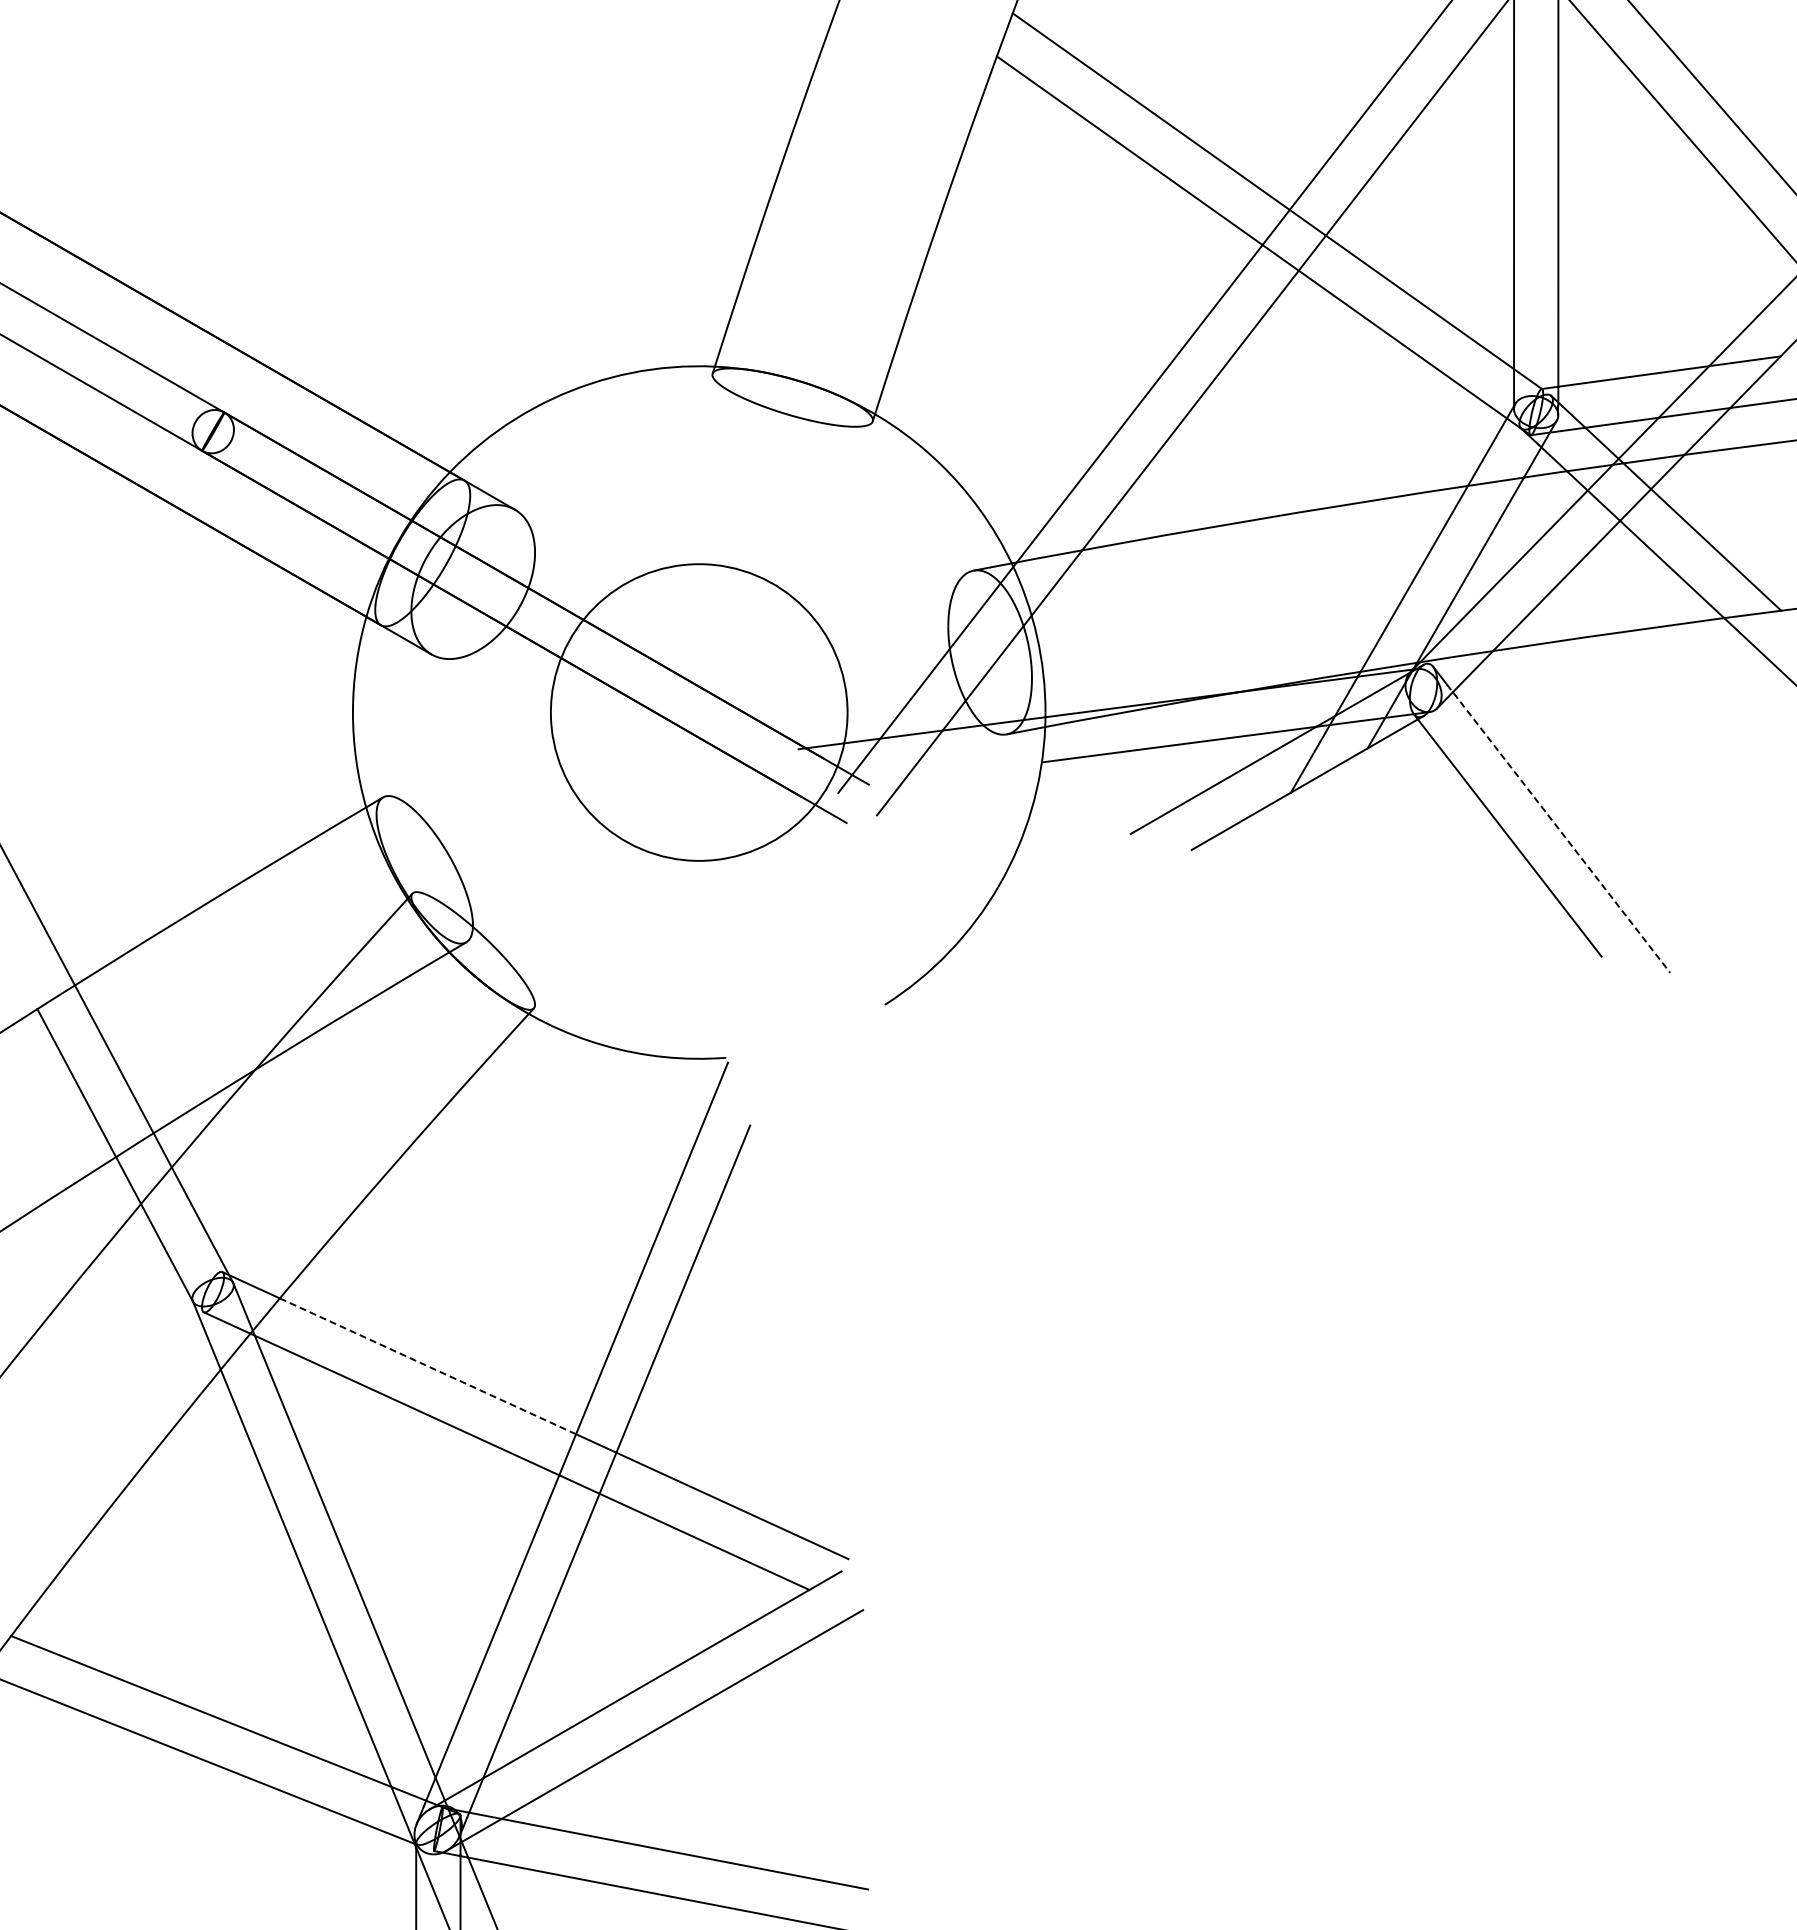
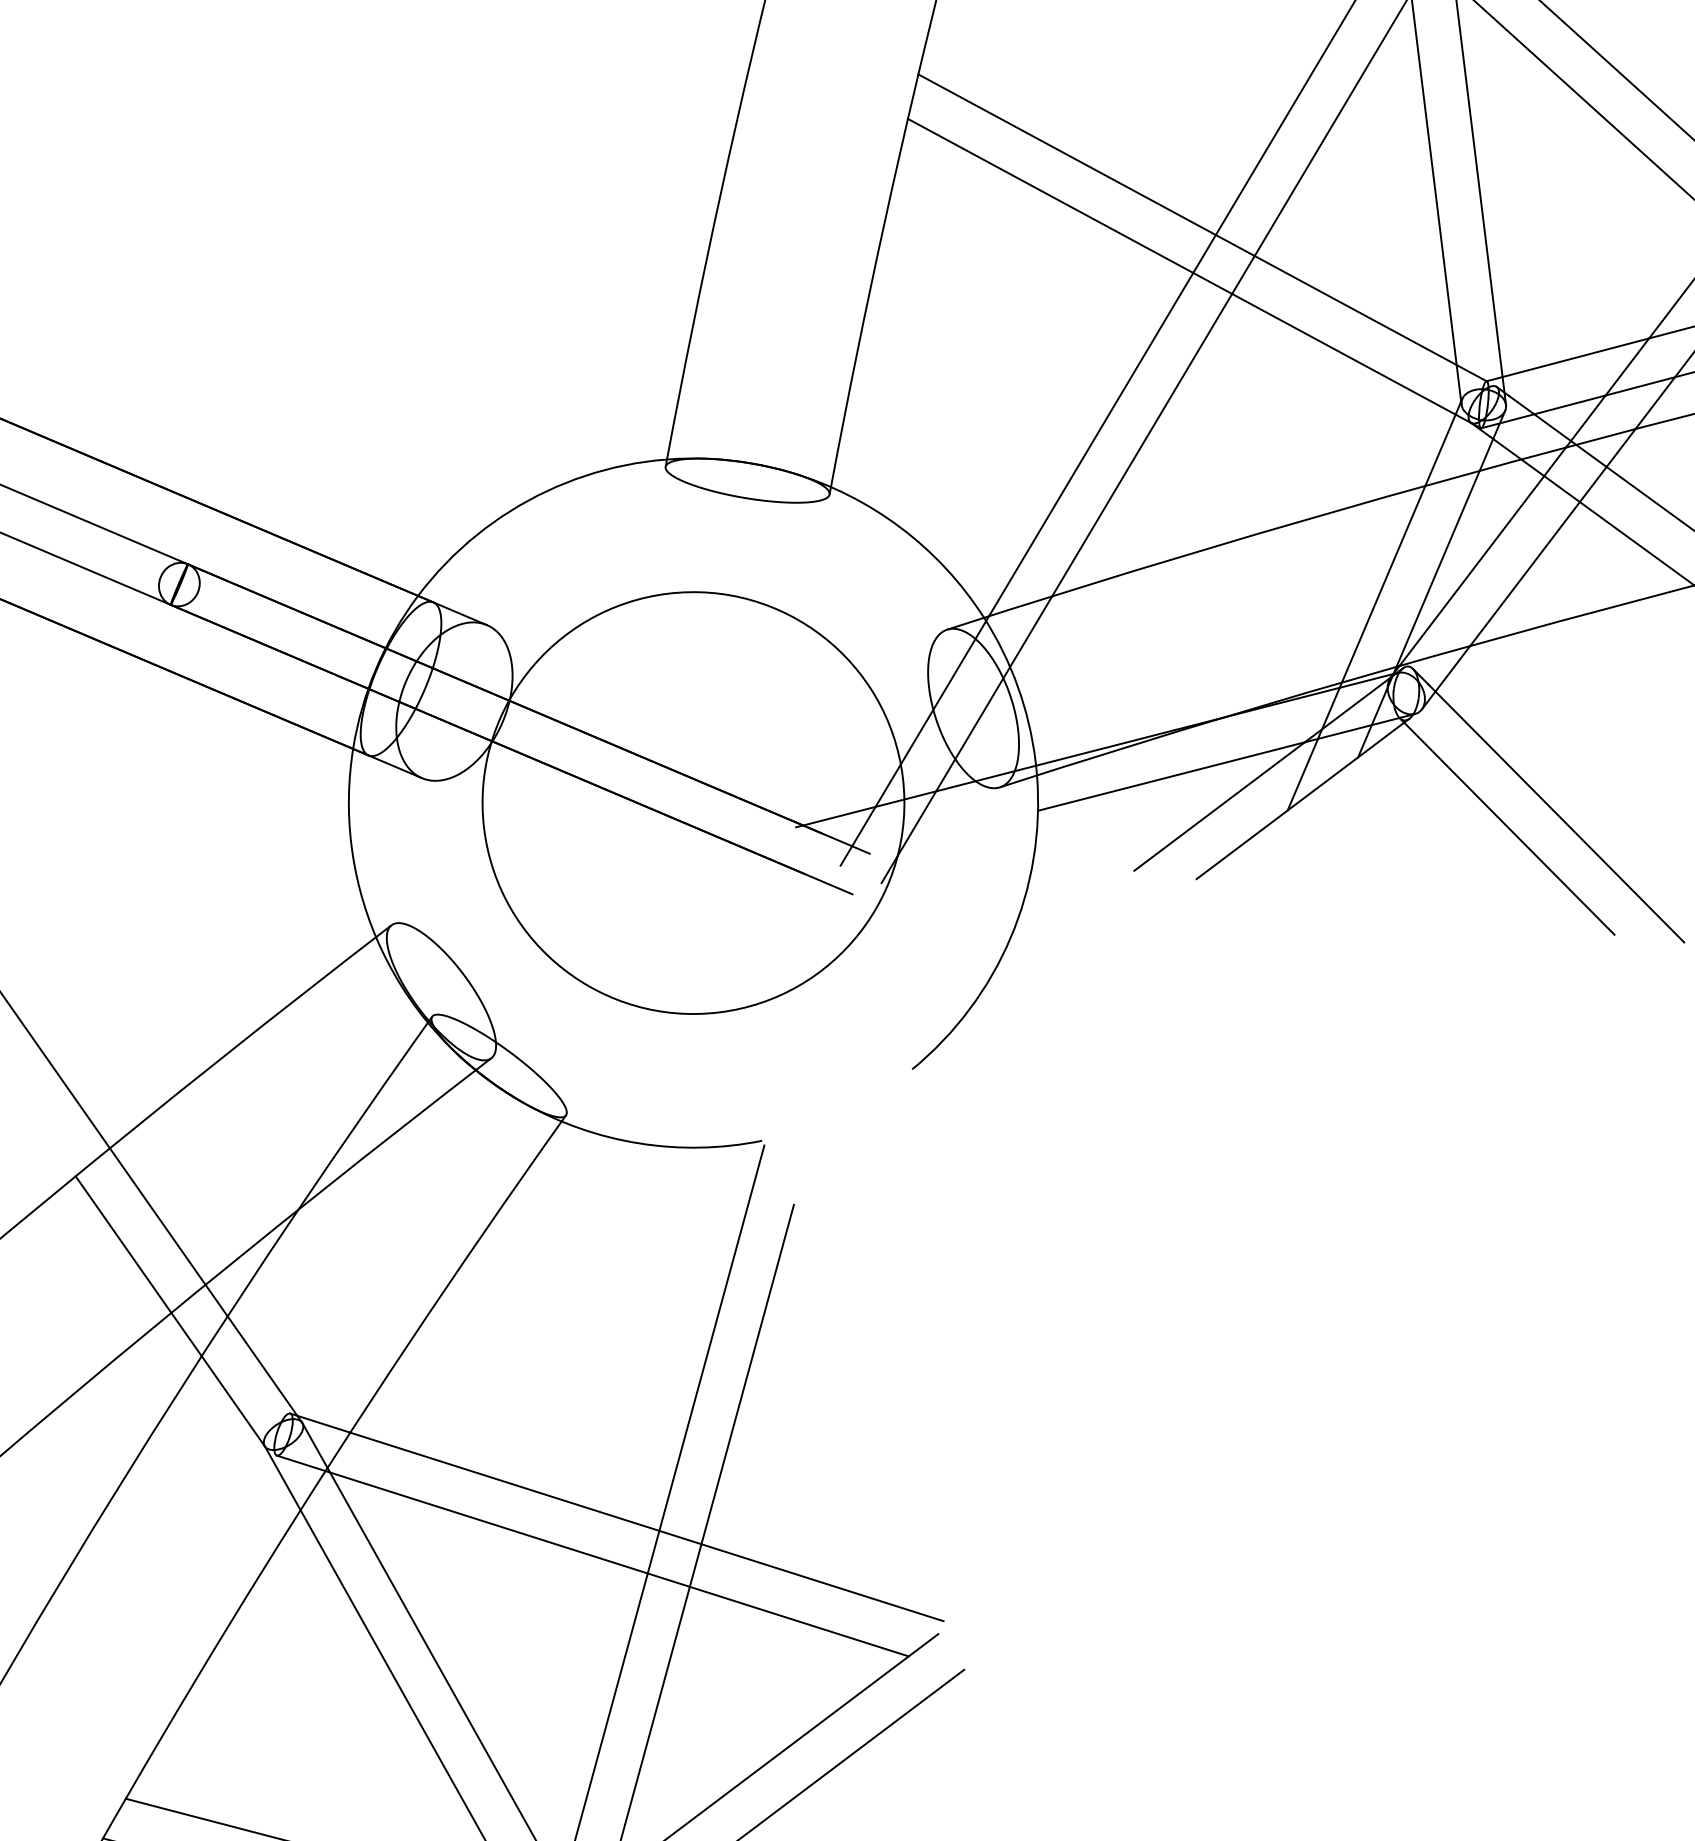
circle: (699, 712) -> (693, 803), size x1.43
line: (1558, 829) -> (1556, 814), dashed -> solid
line: (427, 1366) -> (504, 1482), dashed -> solid

